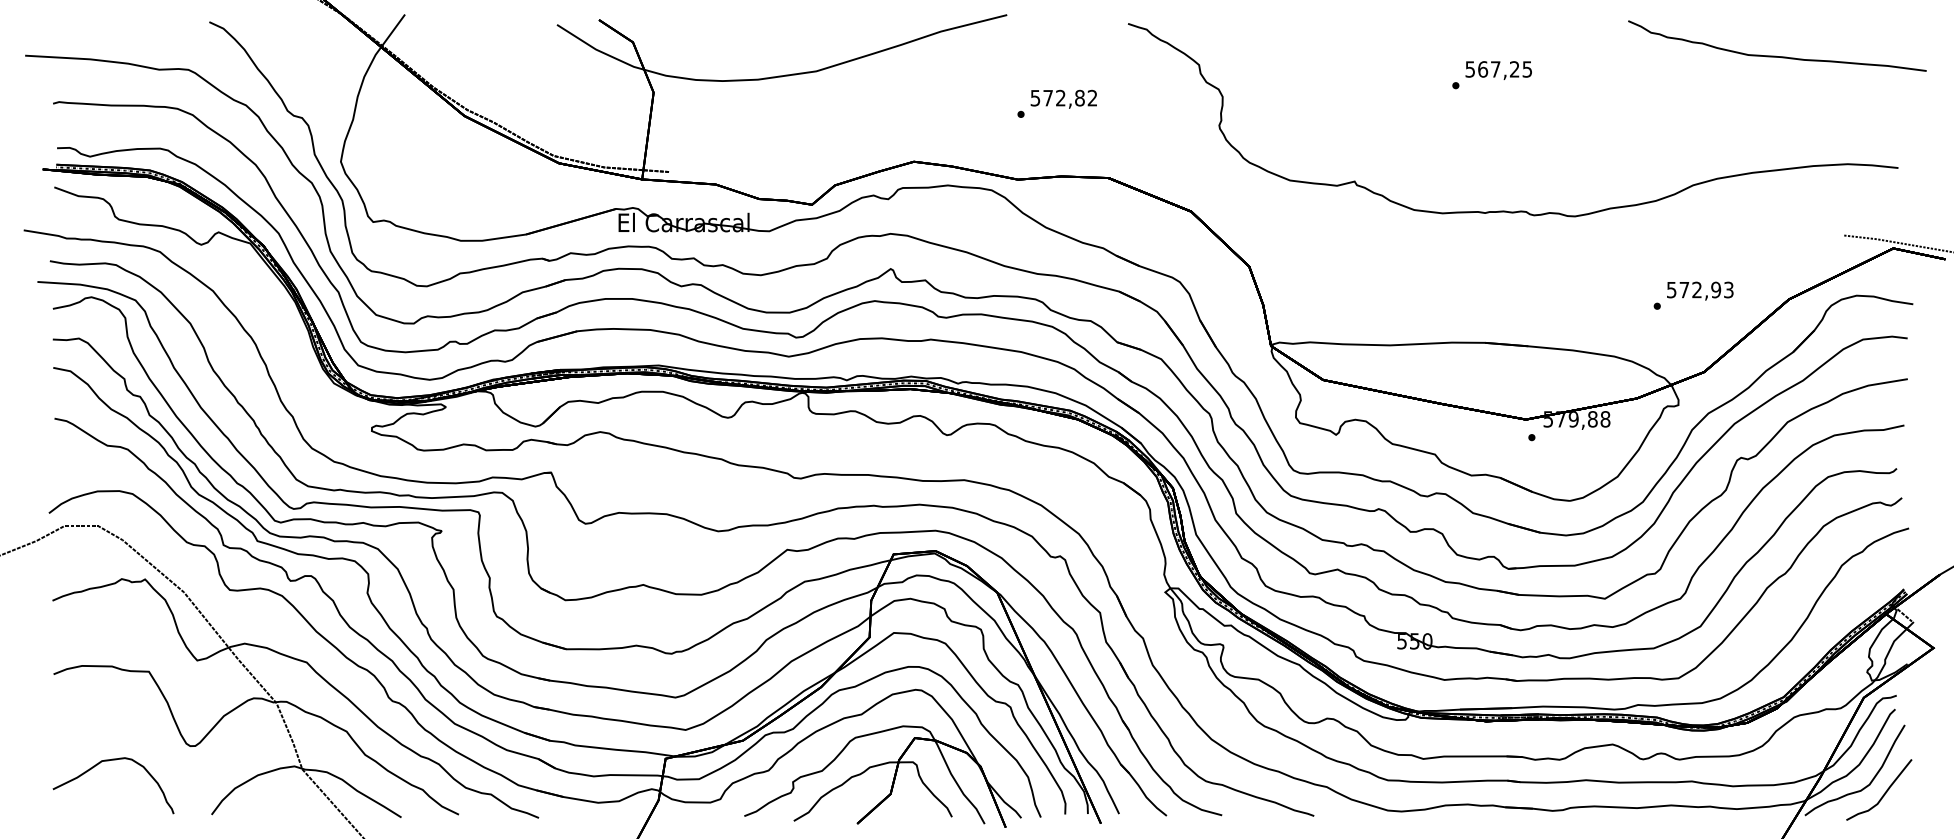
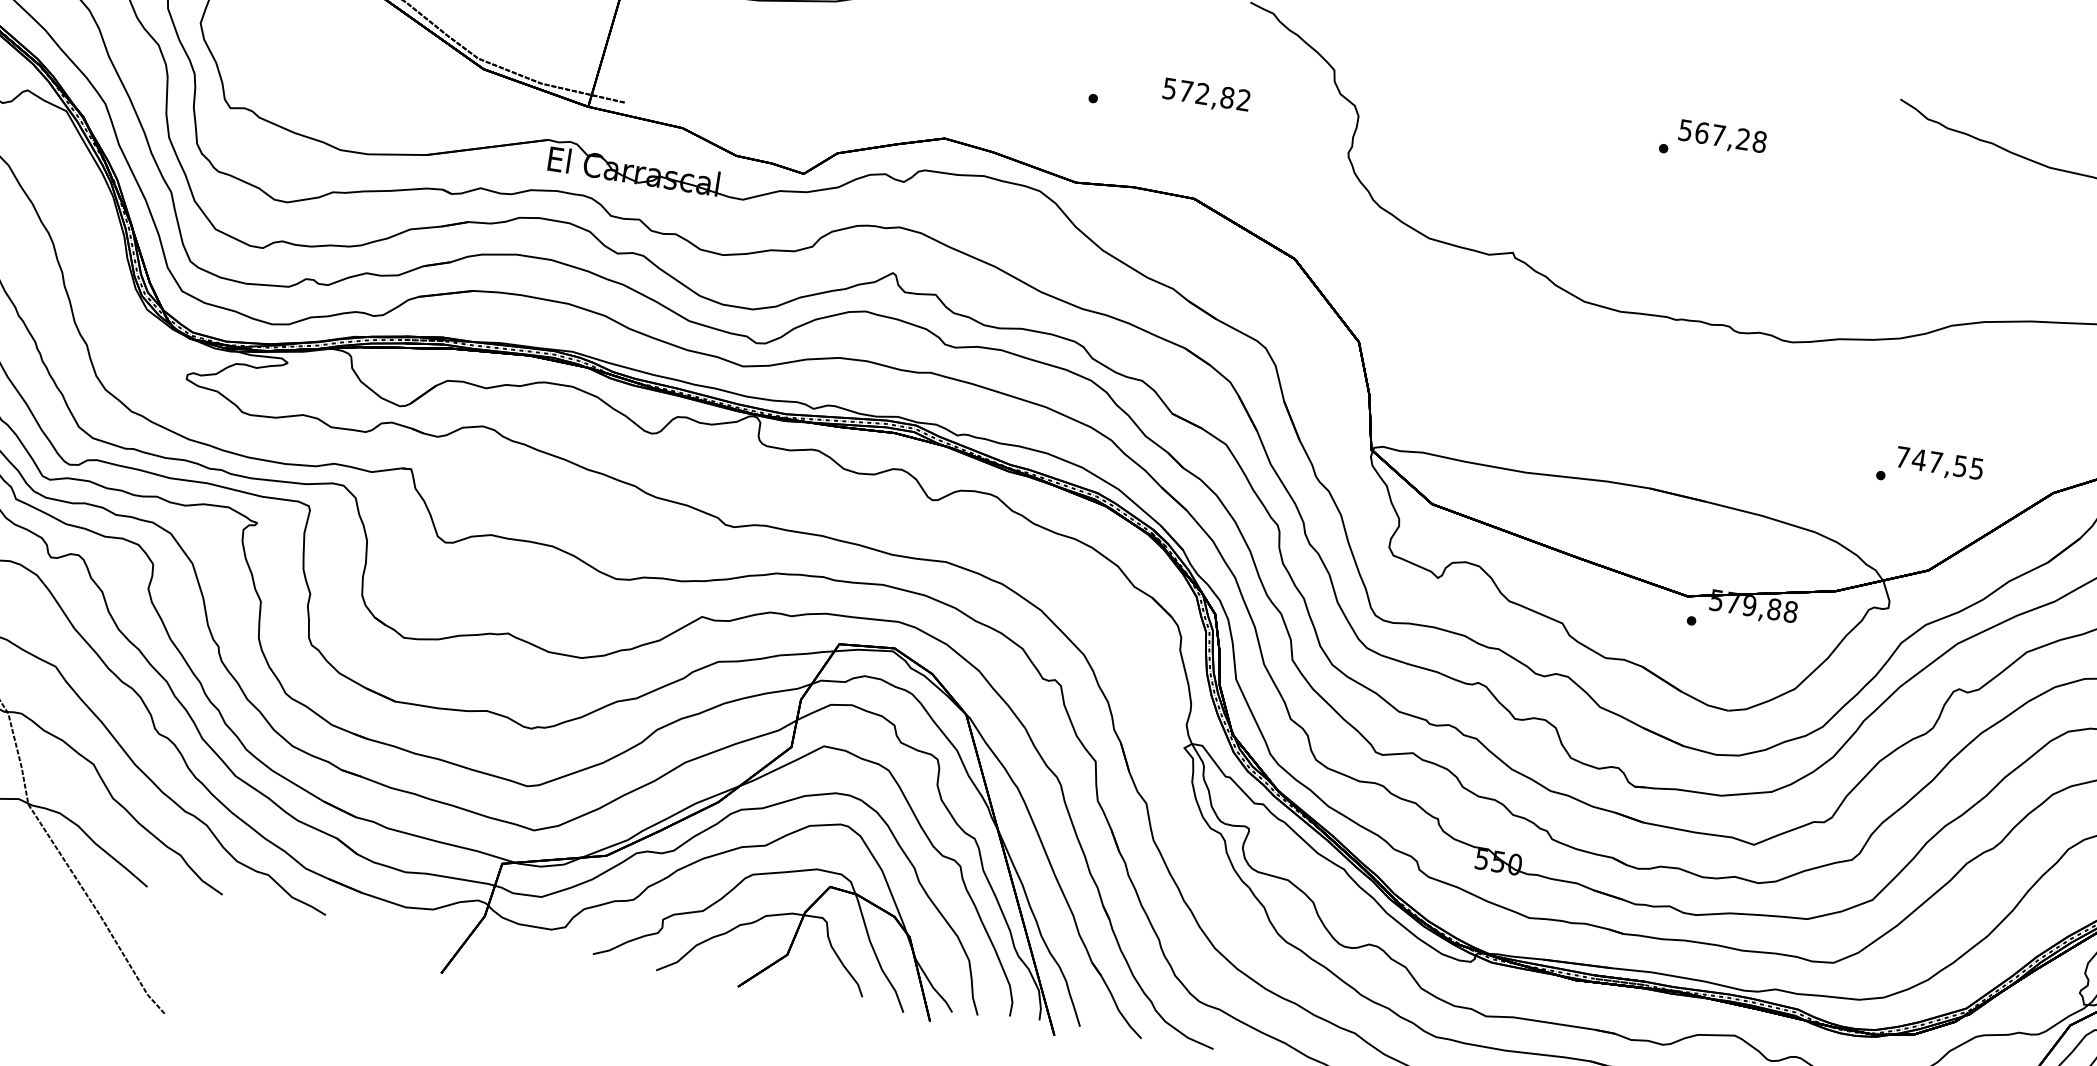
text: (1527, 69) -> (1759, 142), 567,25 -> 567,28
text: (1063, 98) -> (1206, 94), moved
text: (1700, 289) -> (1940, 462), 572,93 -> 747,55

